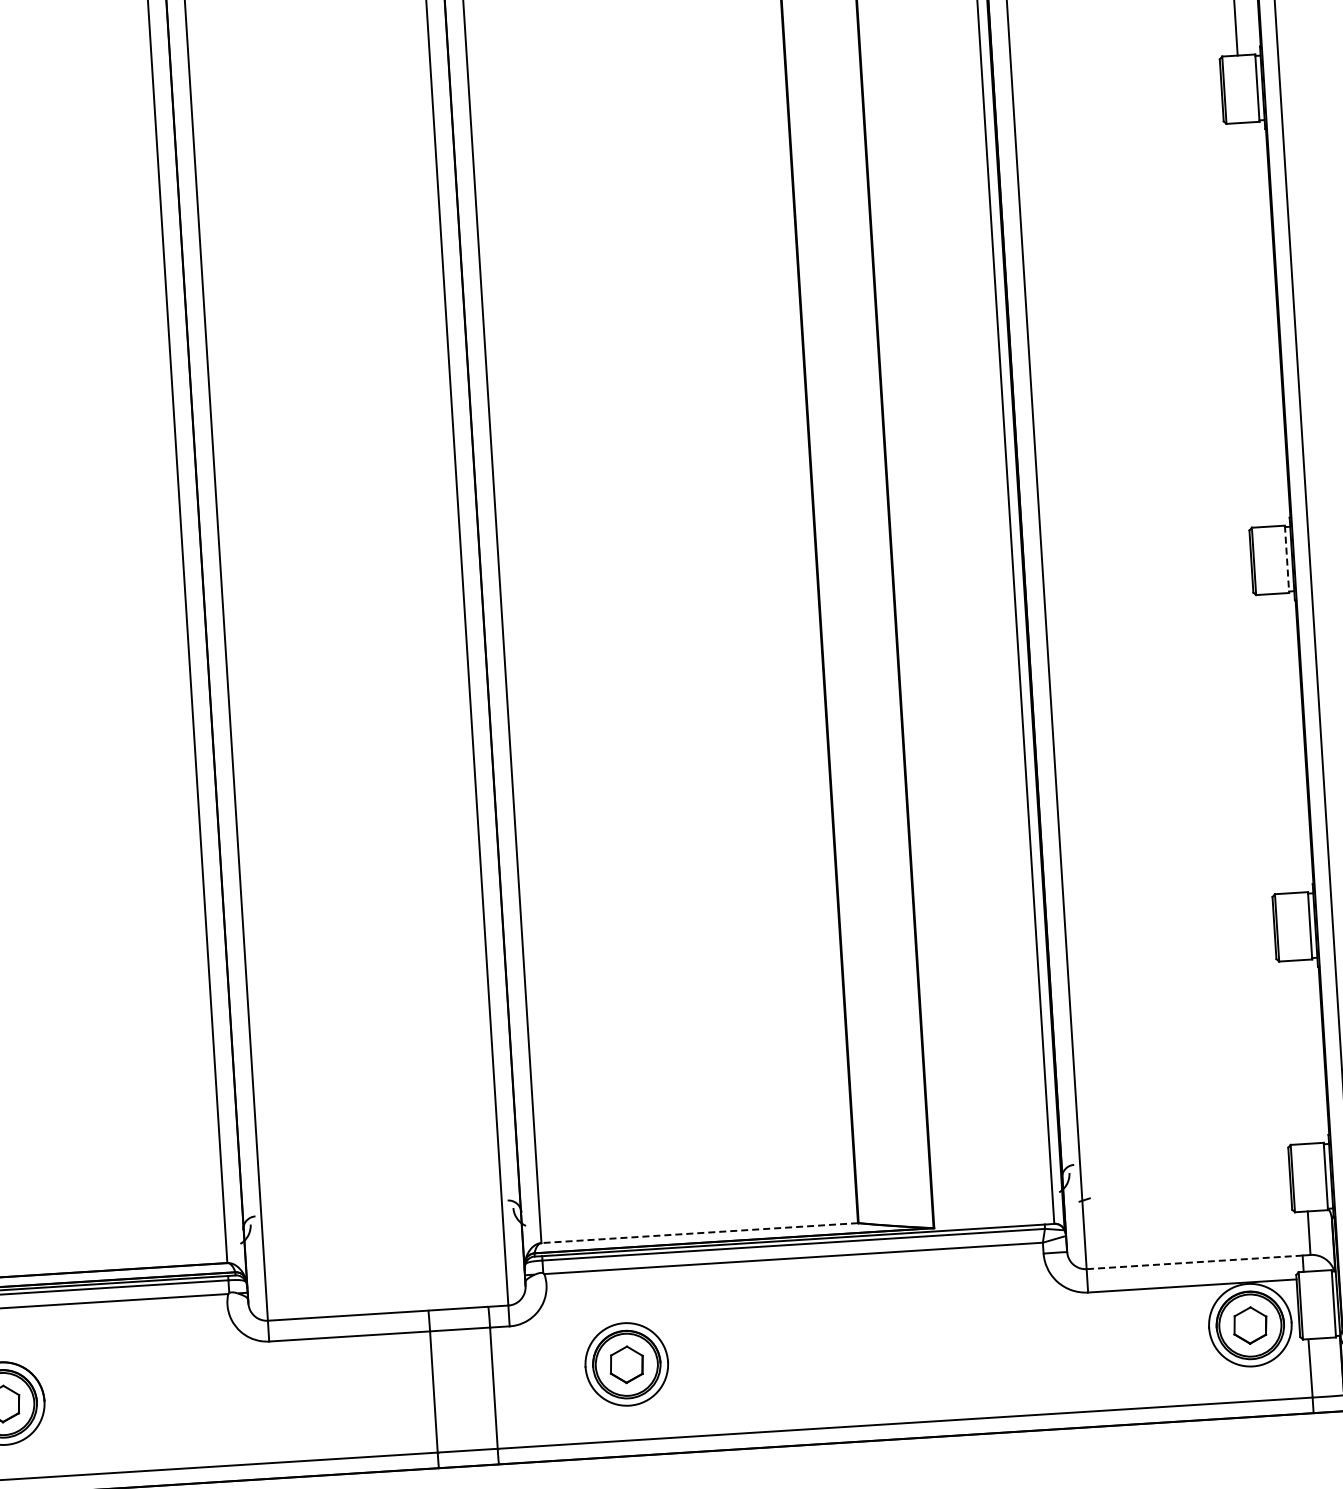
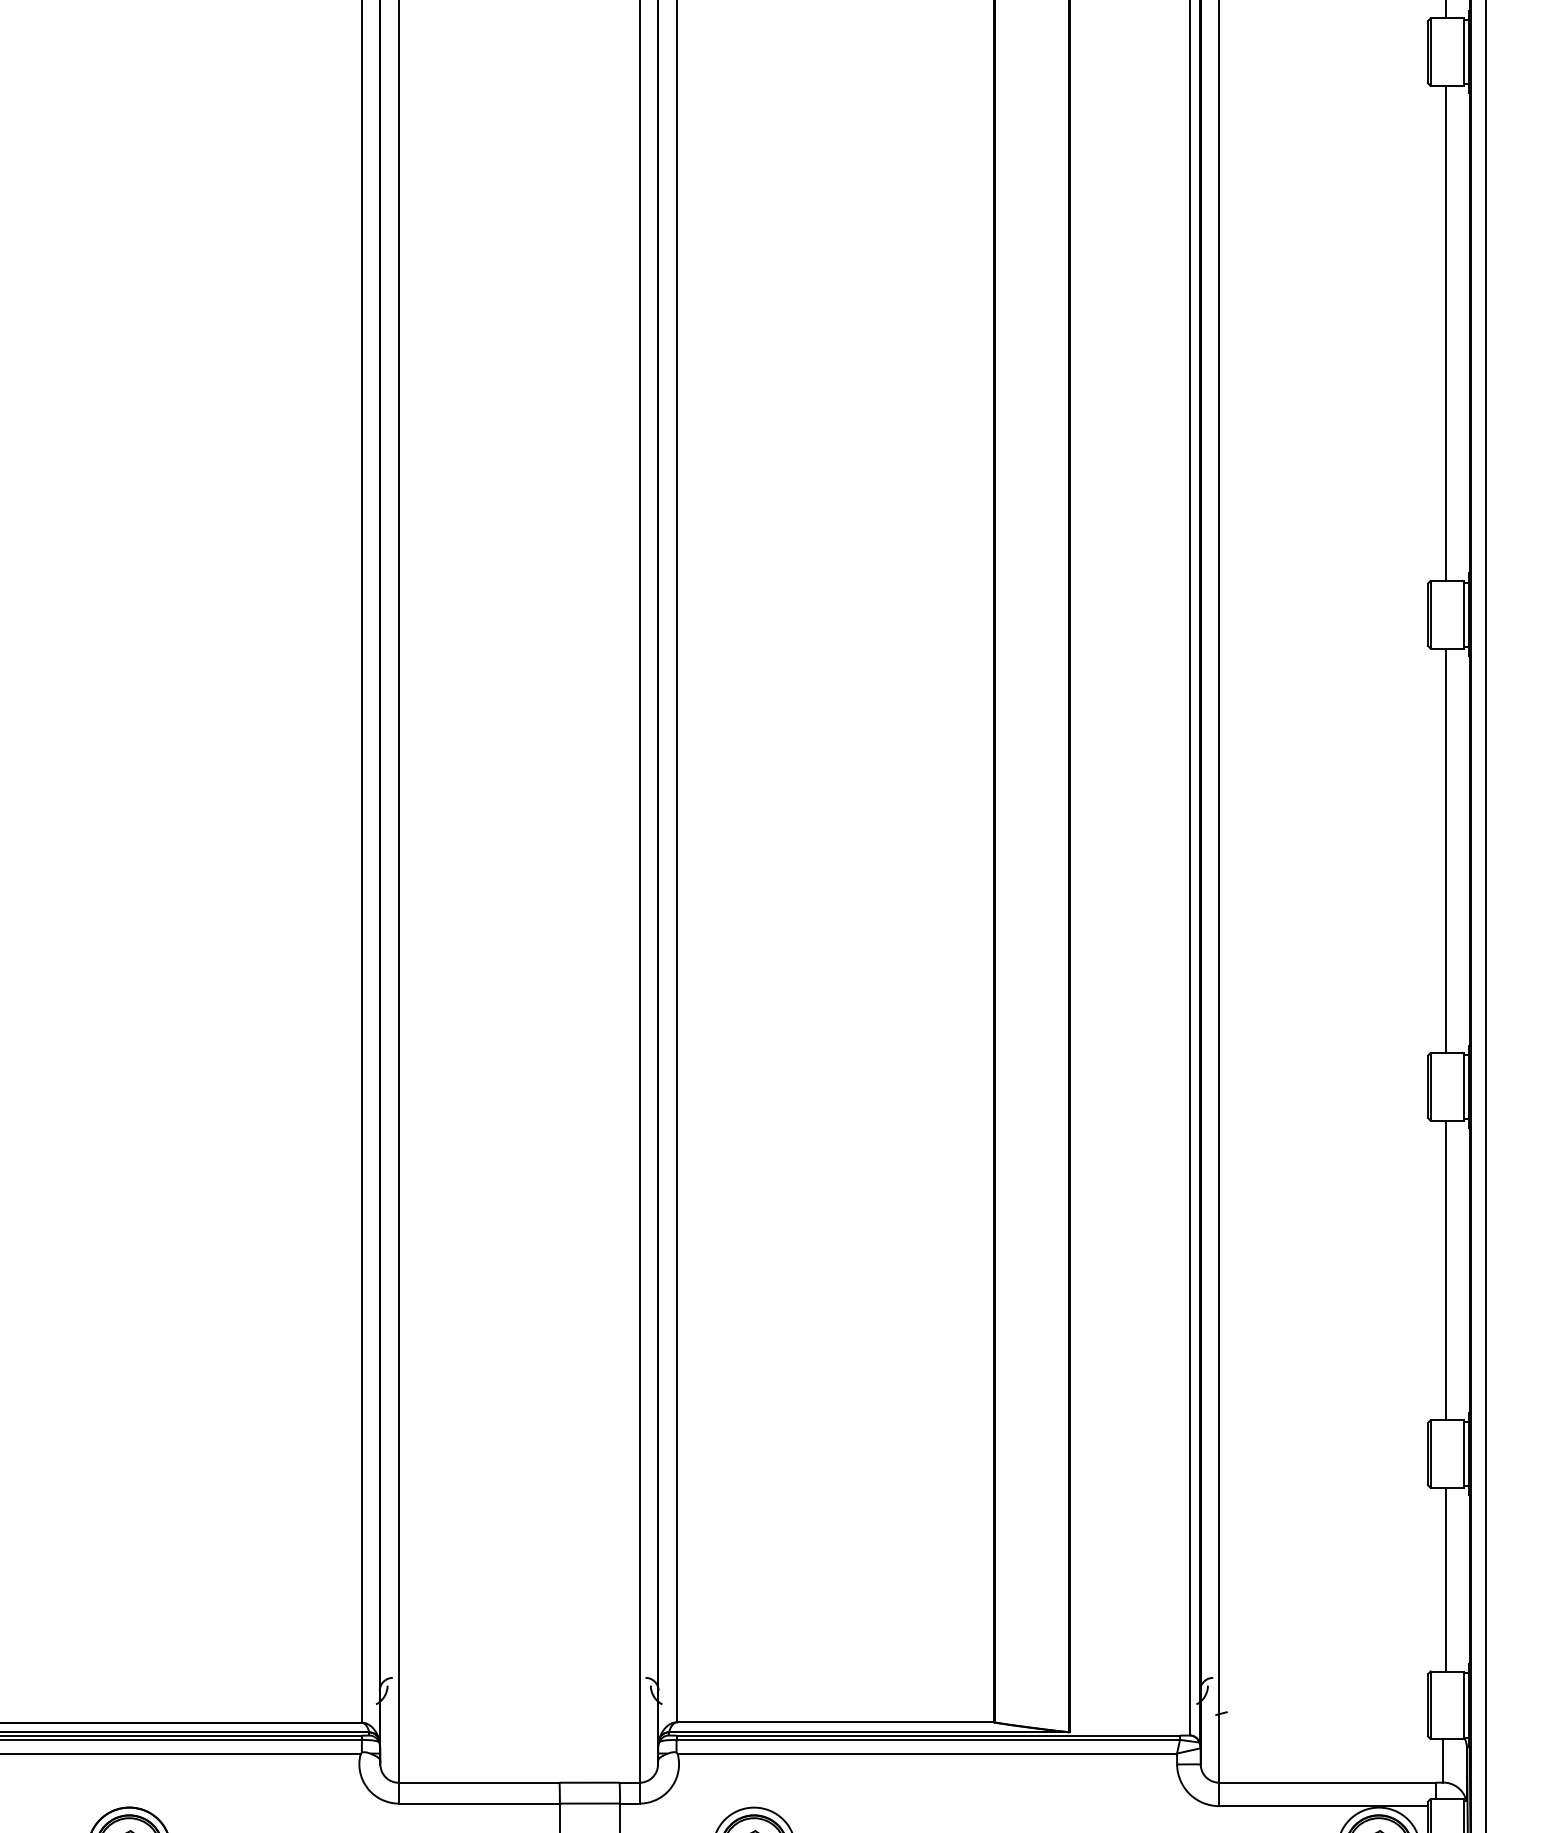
line: (1255, 324) -> (1446, 850), added
line: (1286, 558) -> (1463, 1086), dashed -> solid
line: (1281, 743) -> (1446, 1270), added
line: (1300, 1052) -> (1446, 1579), added
line: (700, 1233) -> (835, 1722), dashed -> solid
line: (1193, 1262) -> (1326, 1782), dashed -> solid

